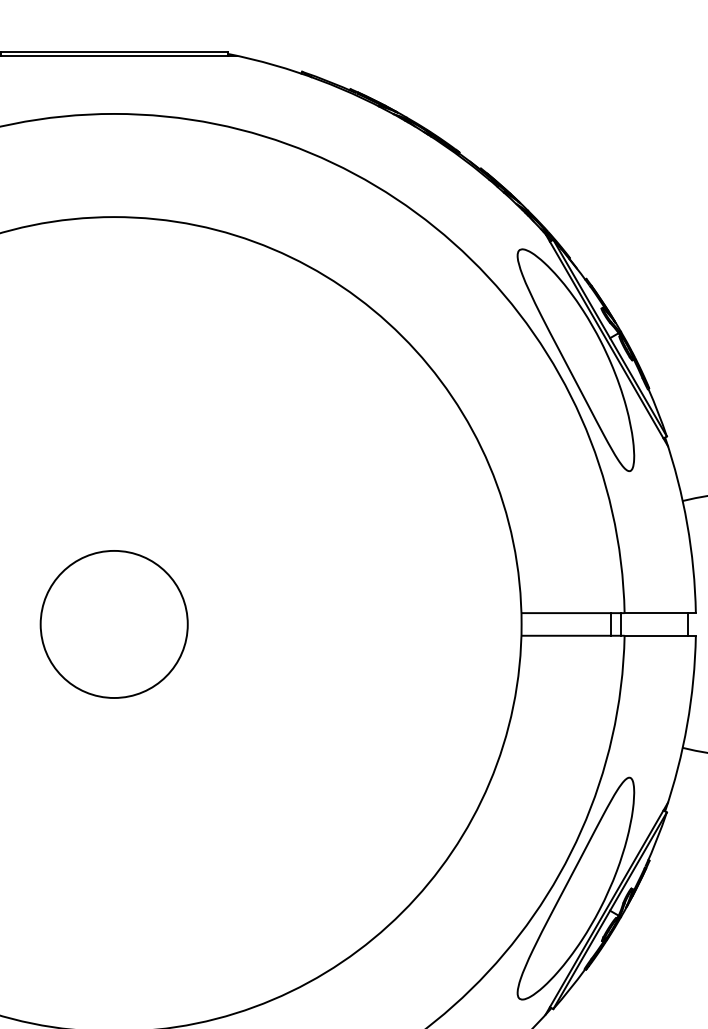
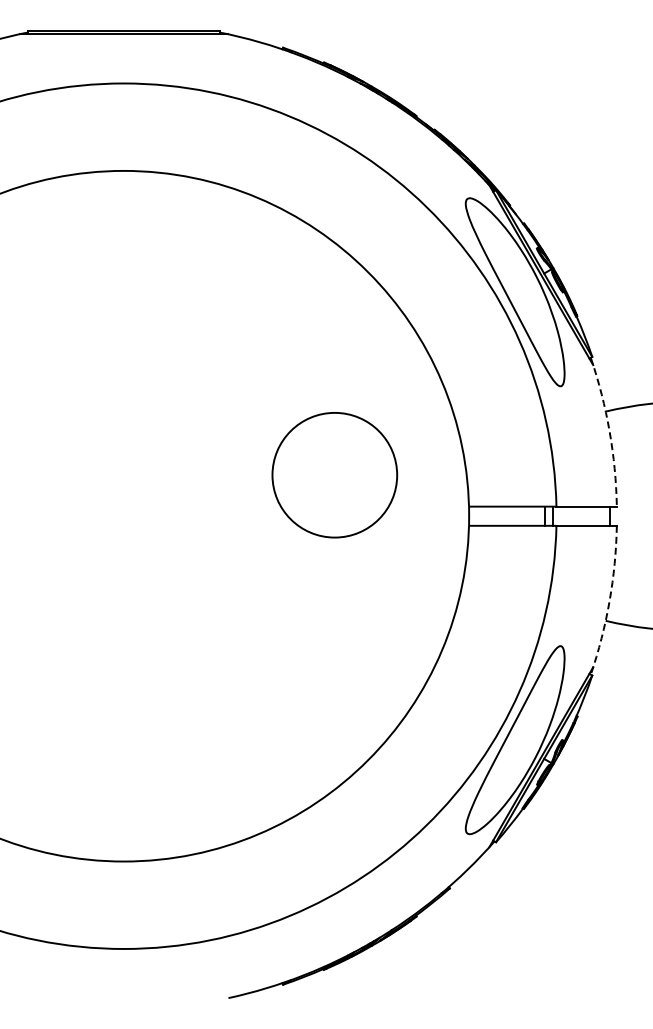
arc: (687, 524) -> (609, 431), solid -> dashed
circle: (113, 624) -> (334, 475), moved
arc: (687, 725) -> (609, 601), solid -> dashed

